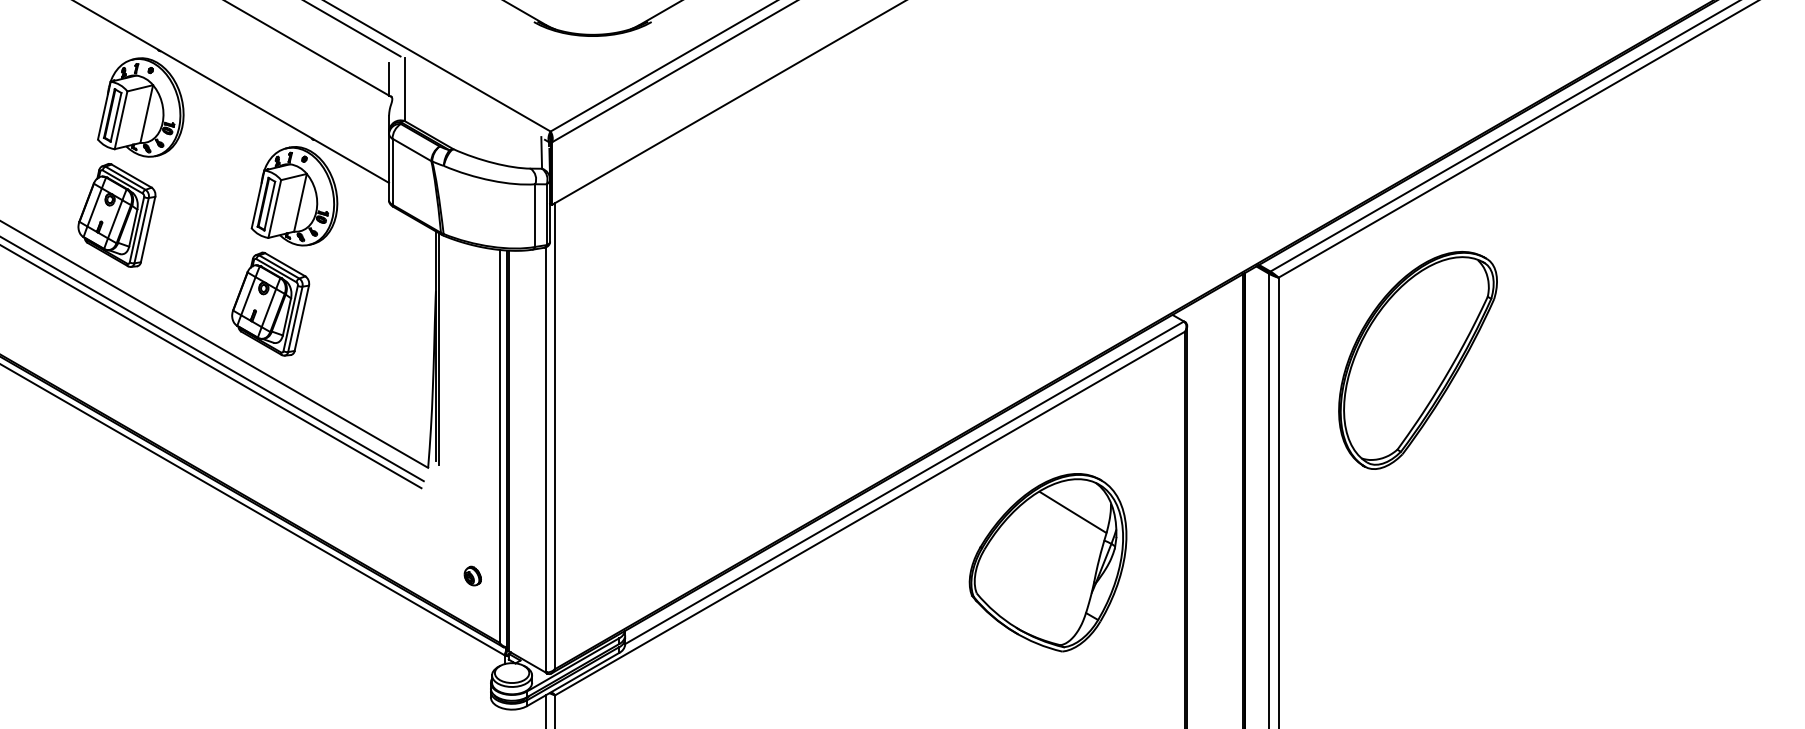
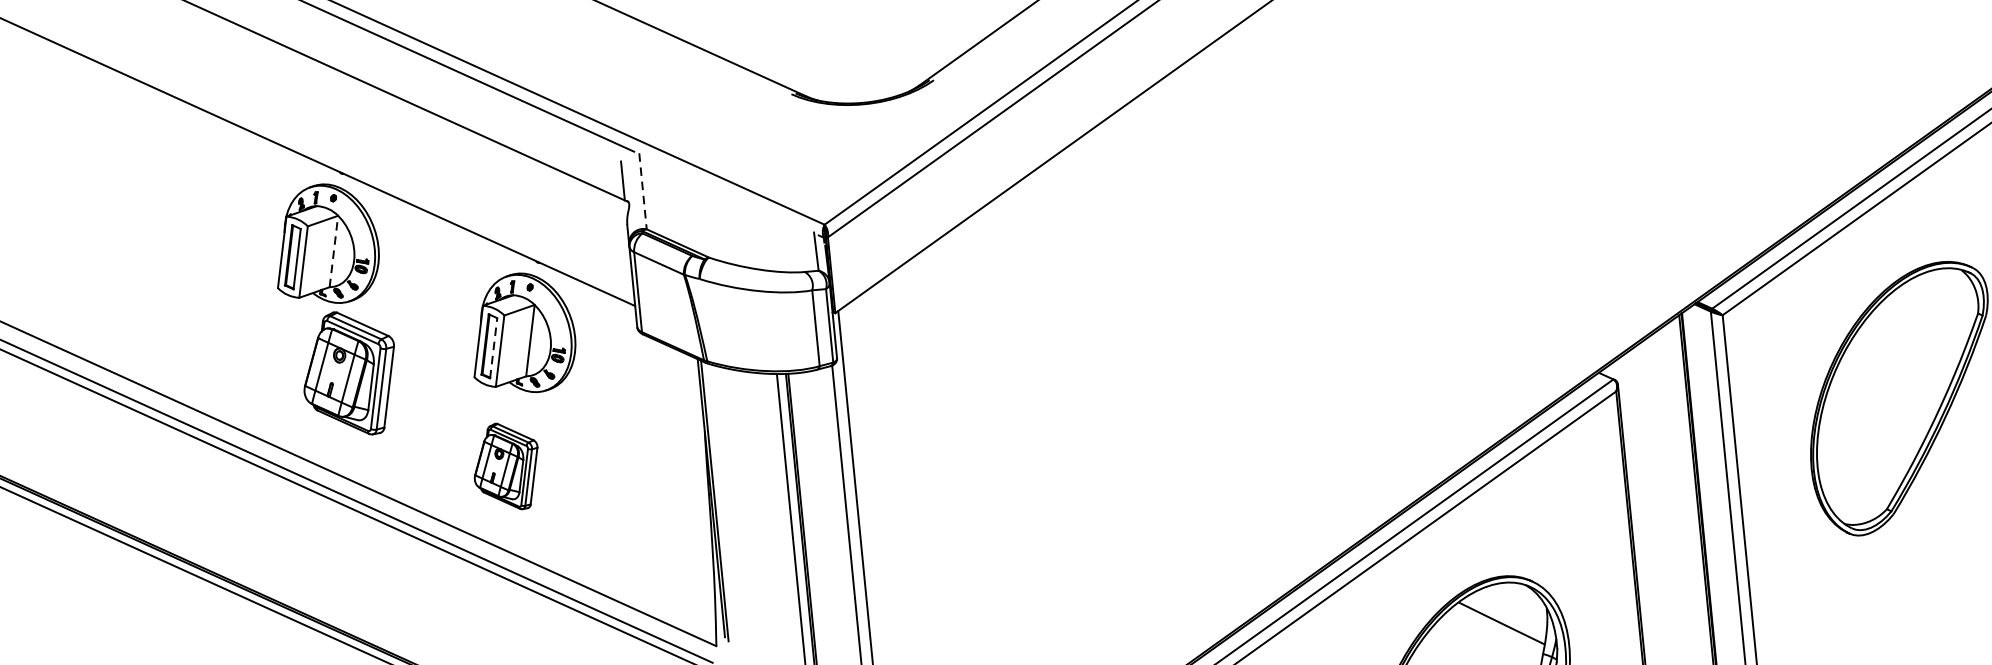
line: (404, 90) -> (642, 192), solid -> dashed
line: (146, 114) -> (333, 252), solid -> dashed
line: (269, 206) -> (493, 348), solid -> dashed
part: (116, 215) -> (349, 373), moved
part: (270, 303) -> (506, 466), size x0.7

